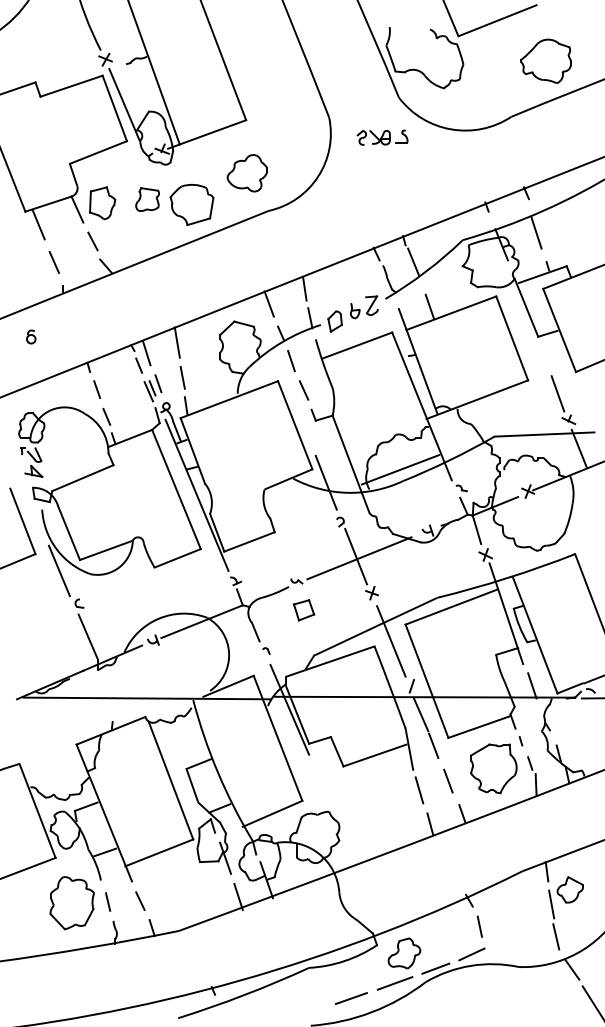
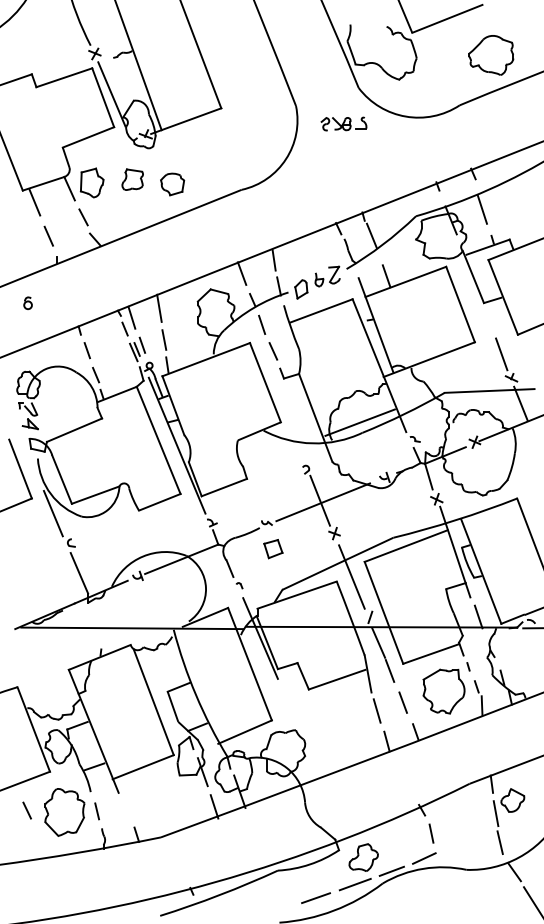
part: (246, 172) -> (221, 155), removed
part: (191, 204) -> (172, 184), size x0.6
line: (325, 482) -> (292, 434), removed
line: (139, 901) -> (26, 810), moved

